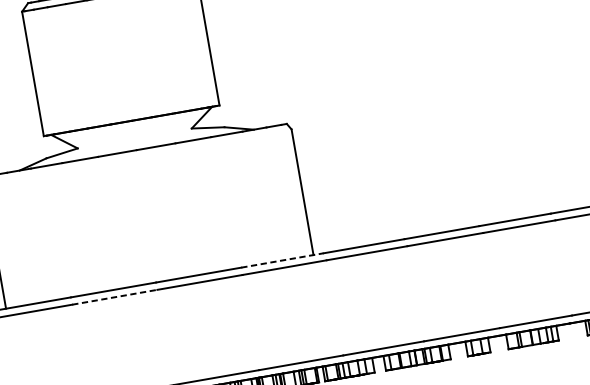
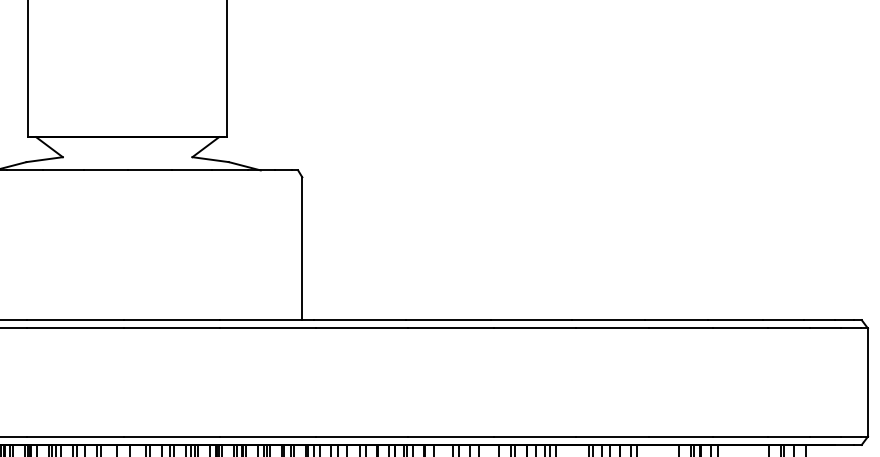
line: (282, 260) -> (267, 320), dashed -> solid
line: (115, 297) -> (75, 328), dashed -> solid

